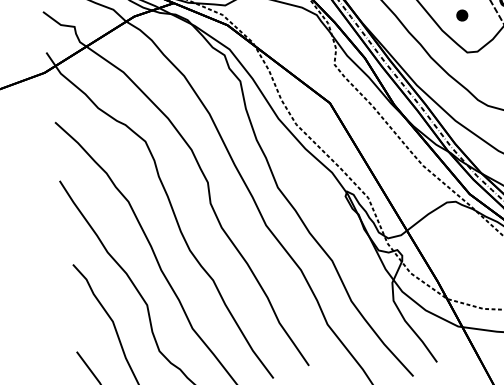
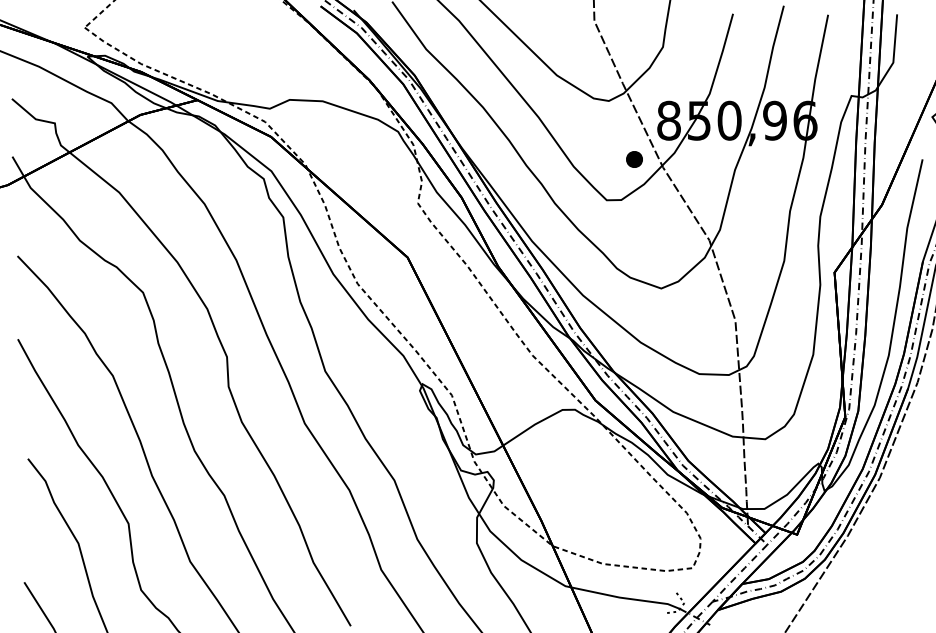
part: (462, 15) -> (634, 159), moved

